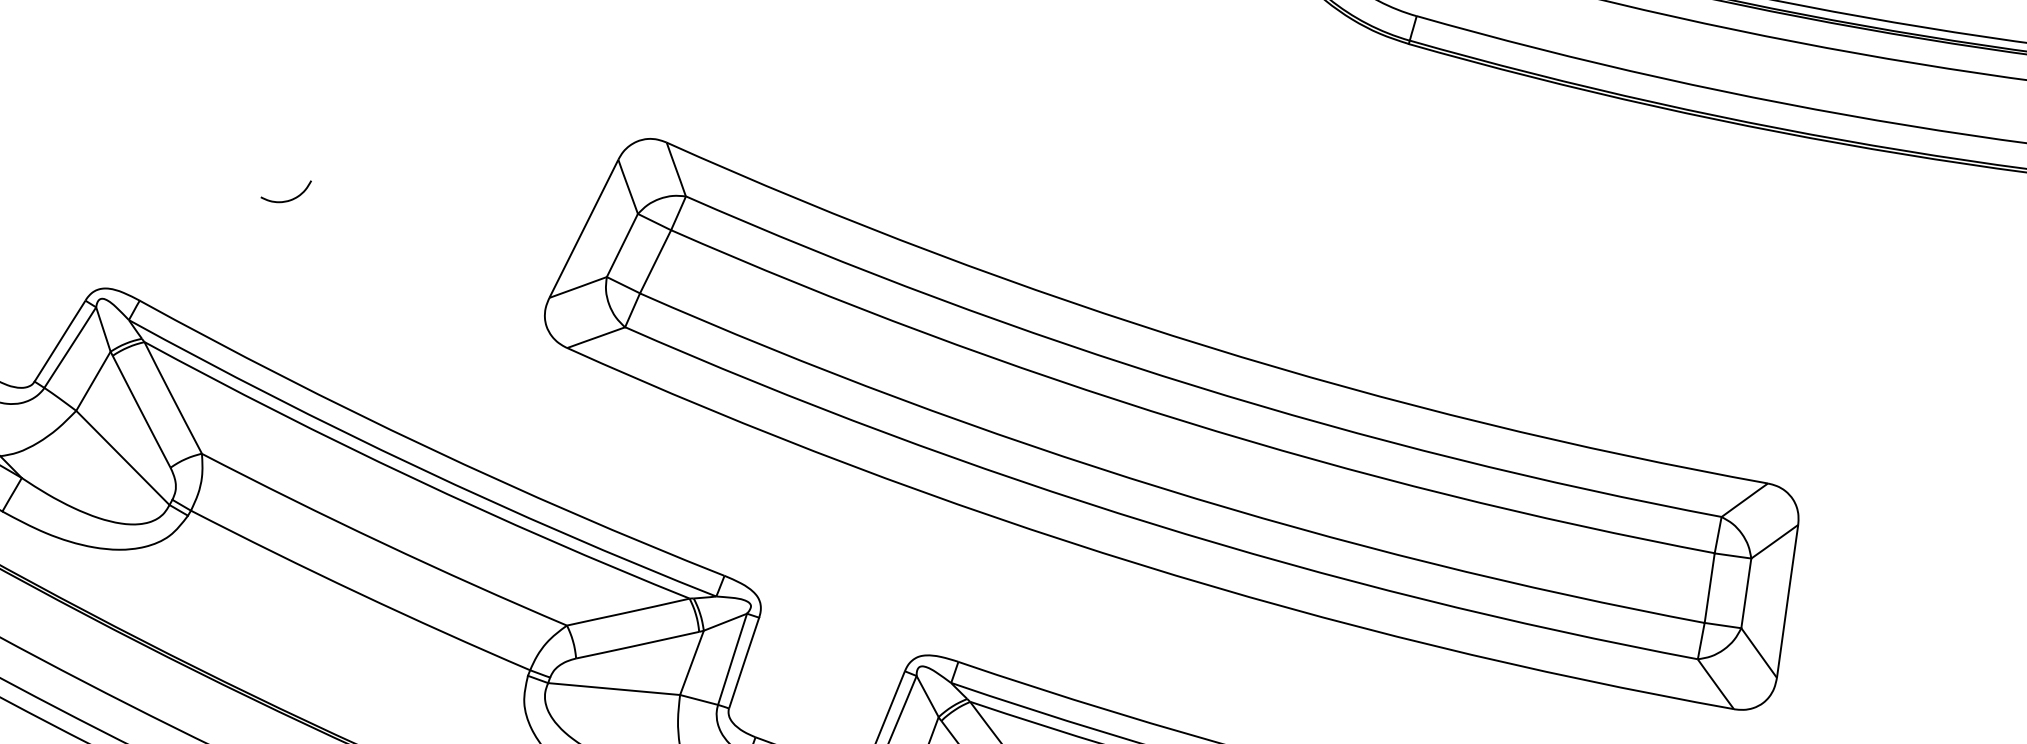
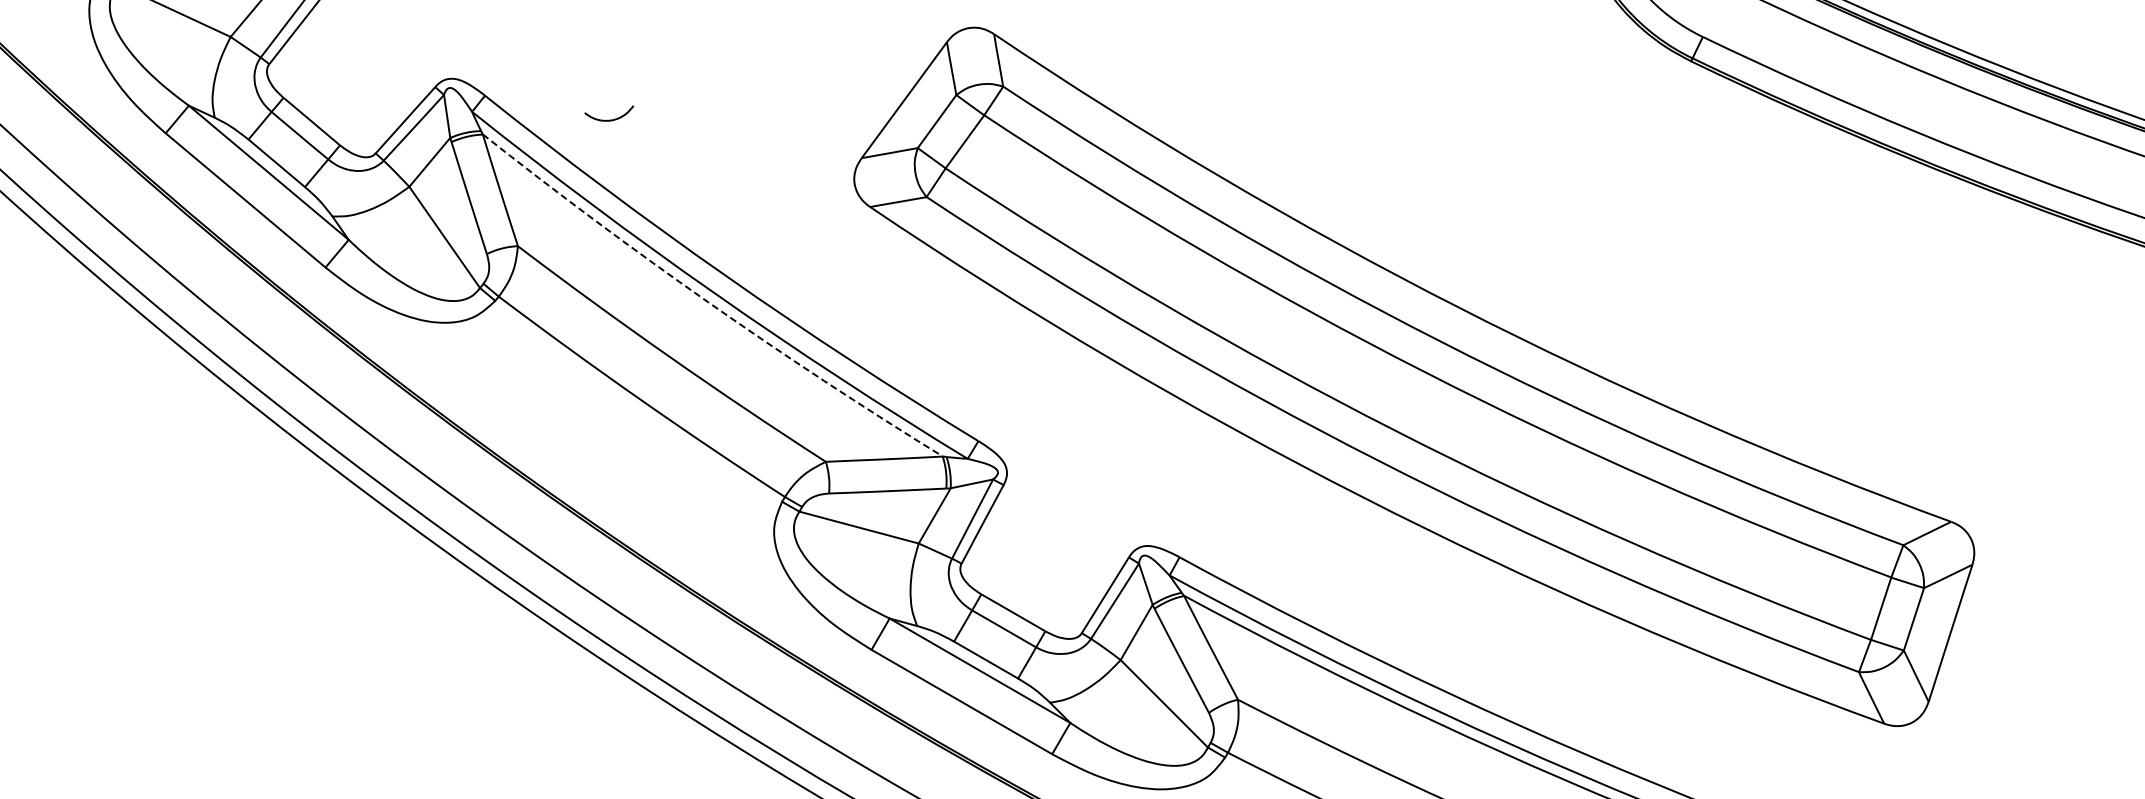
curve: (288, 199) -> (609, 119), moved
arc: (413, 478) -> (708, 302), solid -> dashed

